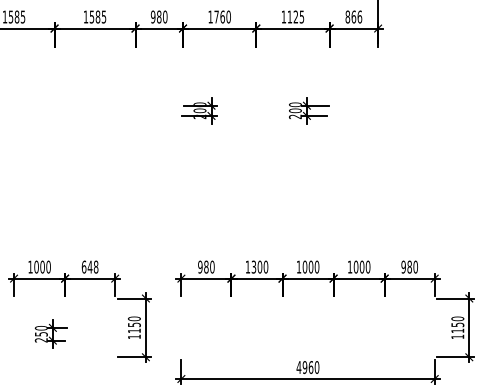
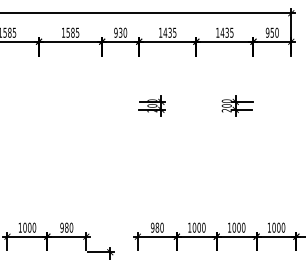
text: (159, 16) -> (120, 32), 980 -> 930
text: (222, 16) -> (169, 32), 1760 -> 1435
text: (292, 16) -> (224, 32), 1125 -> 1435
text: (353, 16) -> (272, 32), 866 -> 950
text: (89, 266) -> (66, 227), 648 -> 980
text: (253, 266) -> (194, 227), 1300 -> 1000

